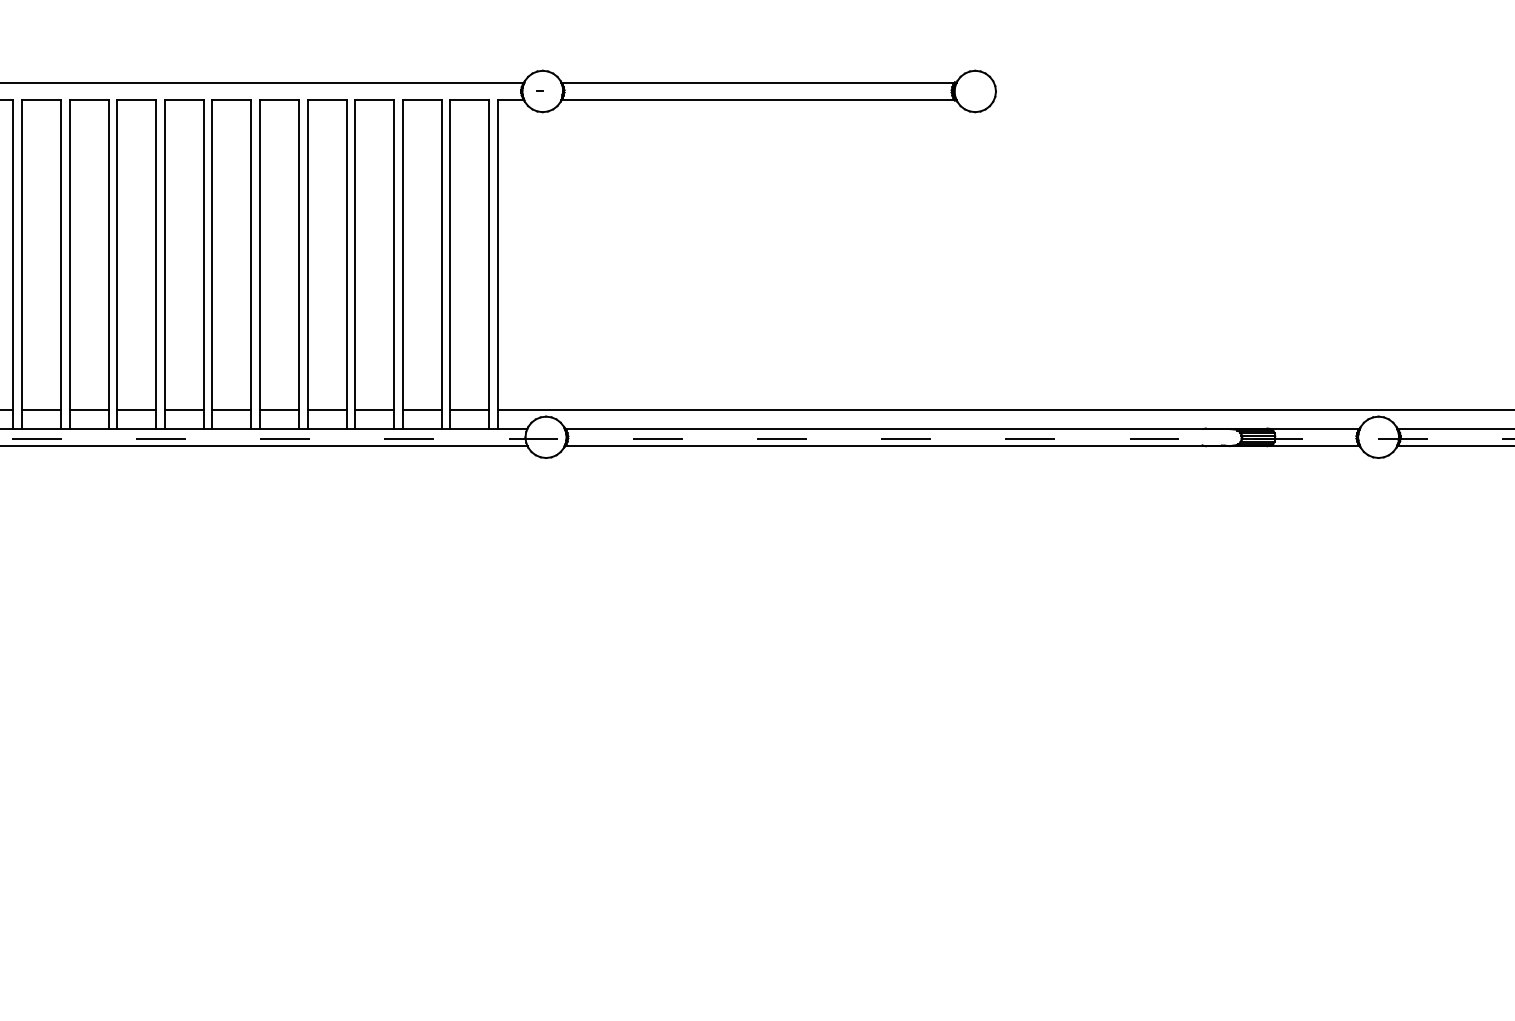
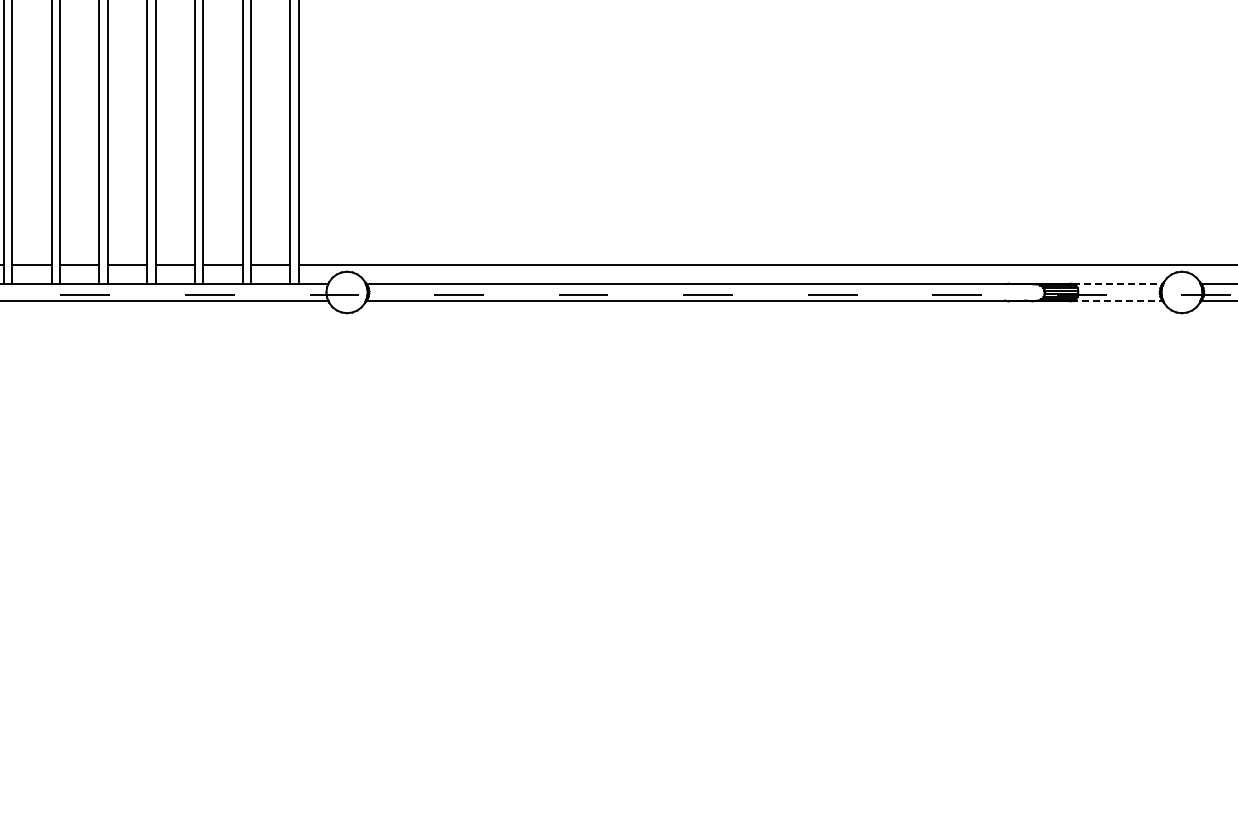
line: (1314, 428) -> (1117, 283), solid -> dashed
line: (1313, 446) -> (1116, 301), solid -> dashed

